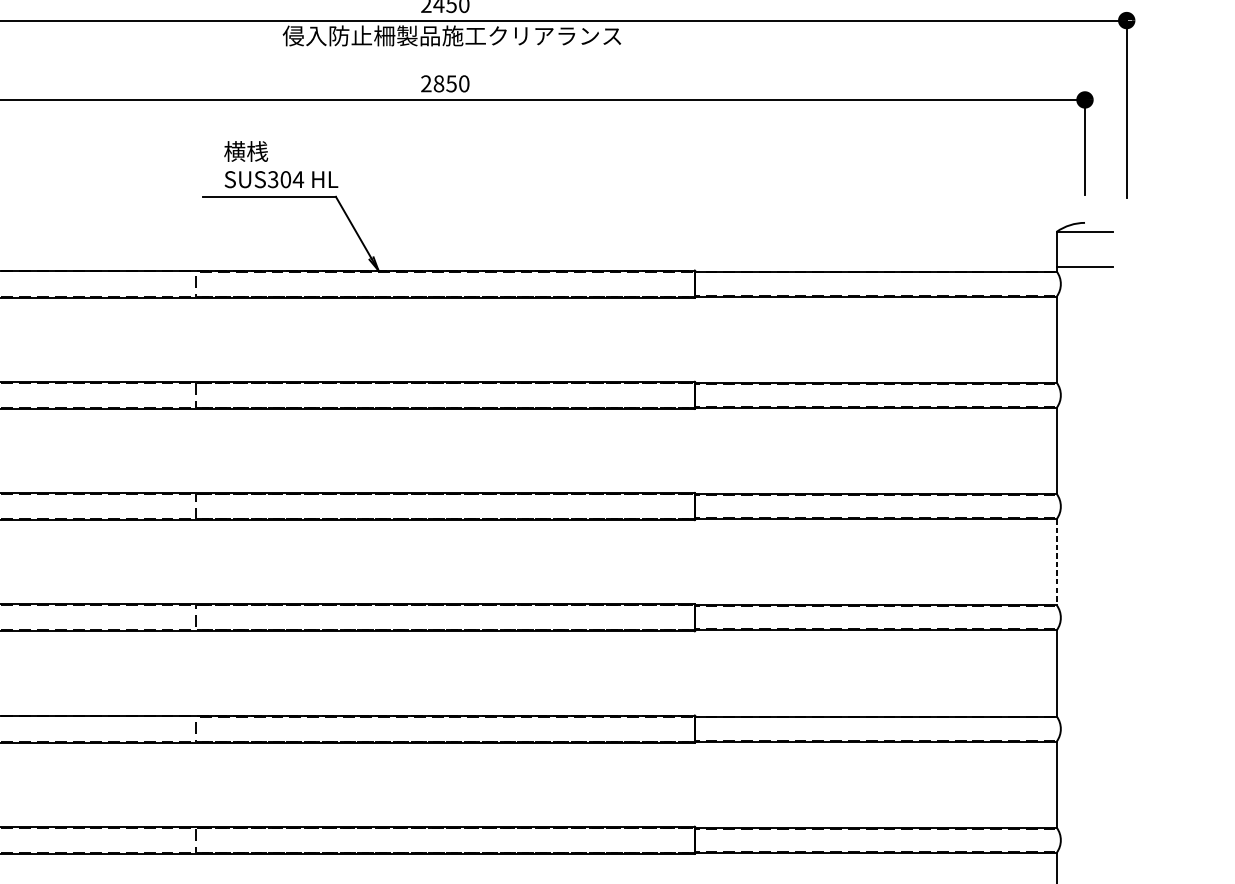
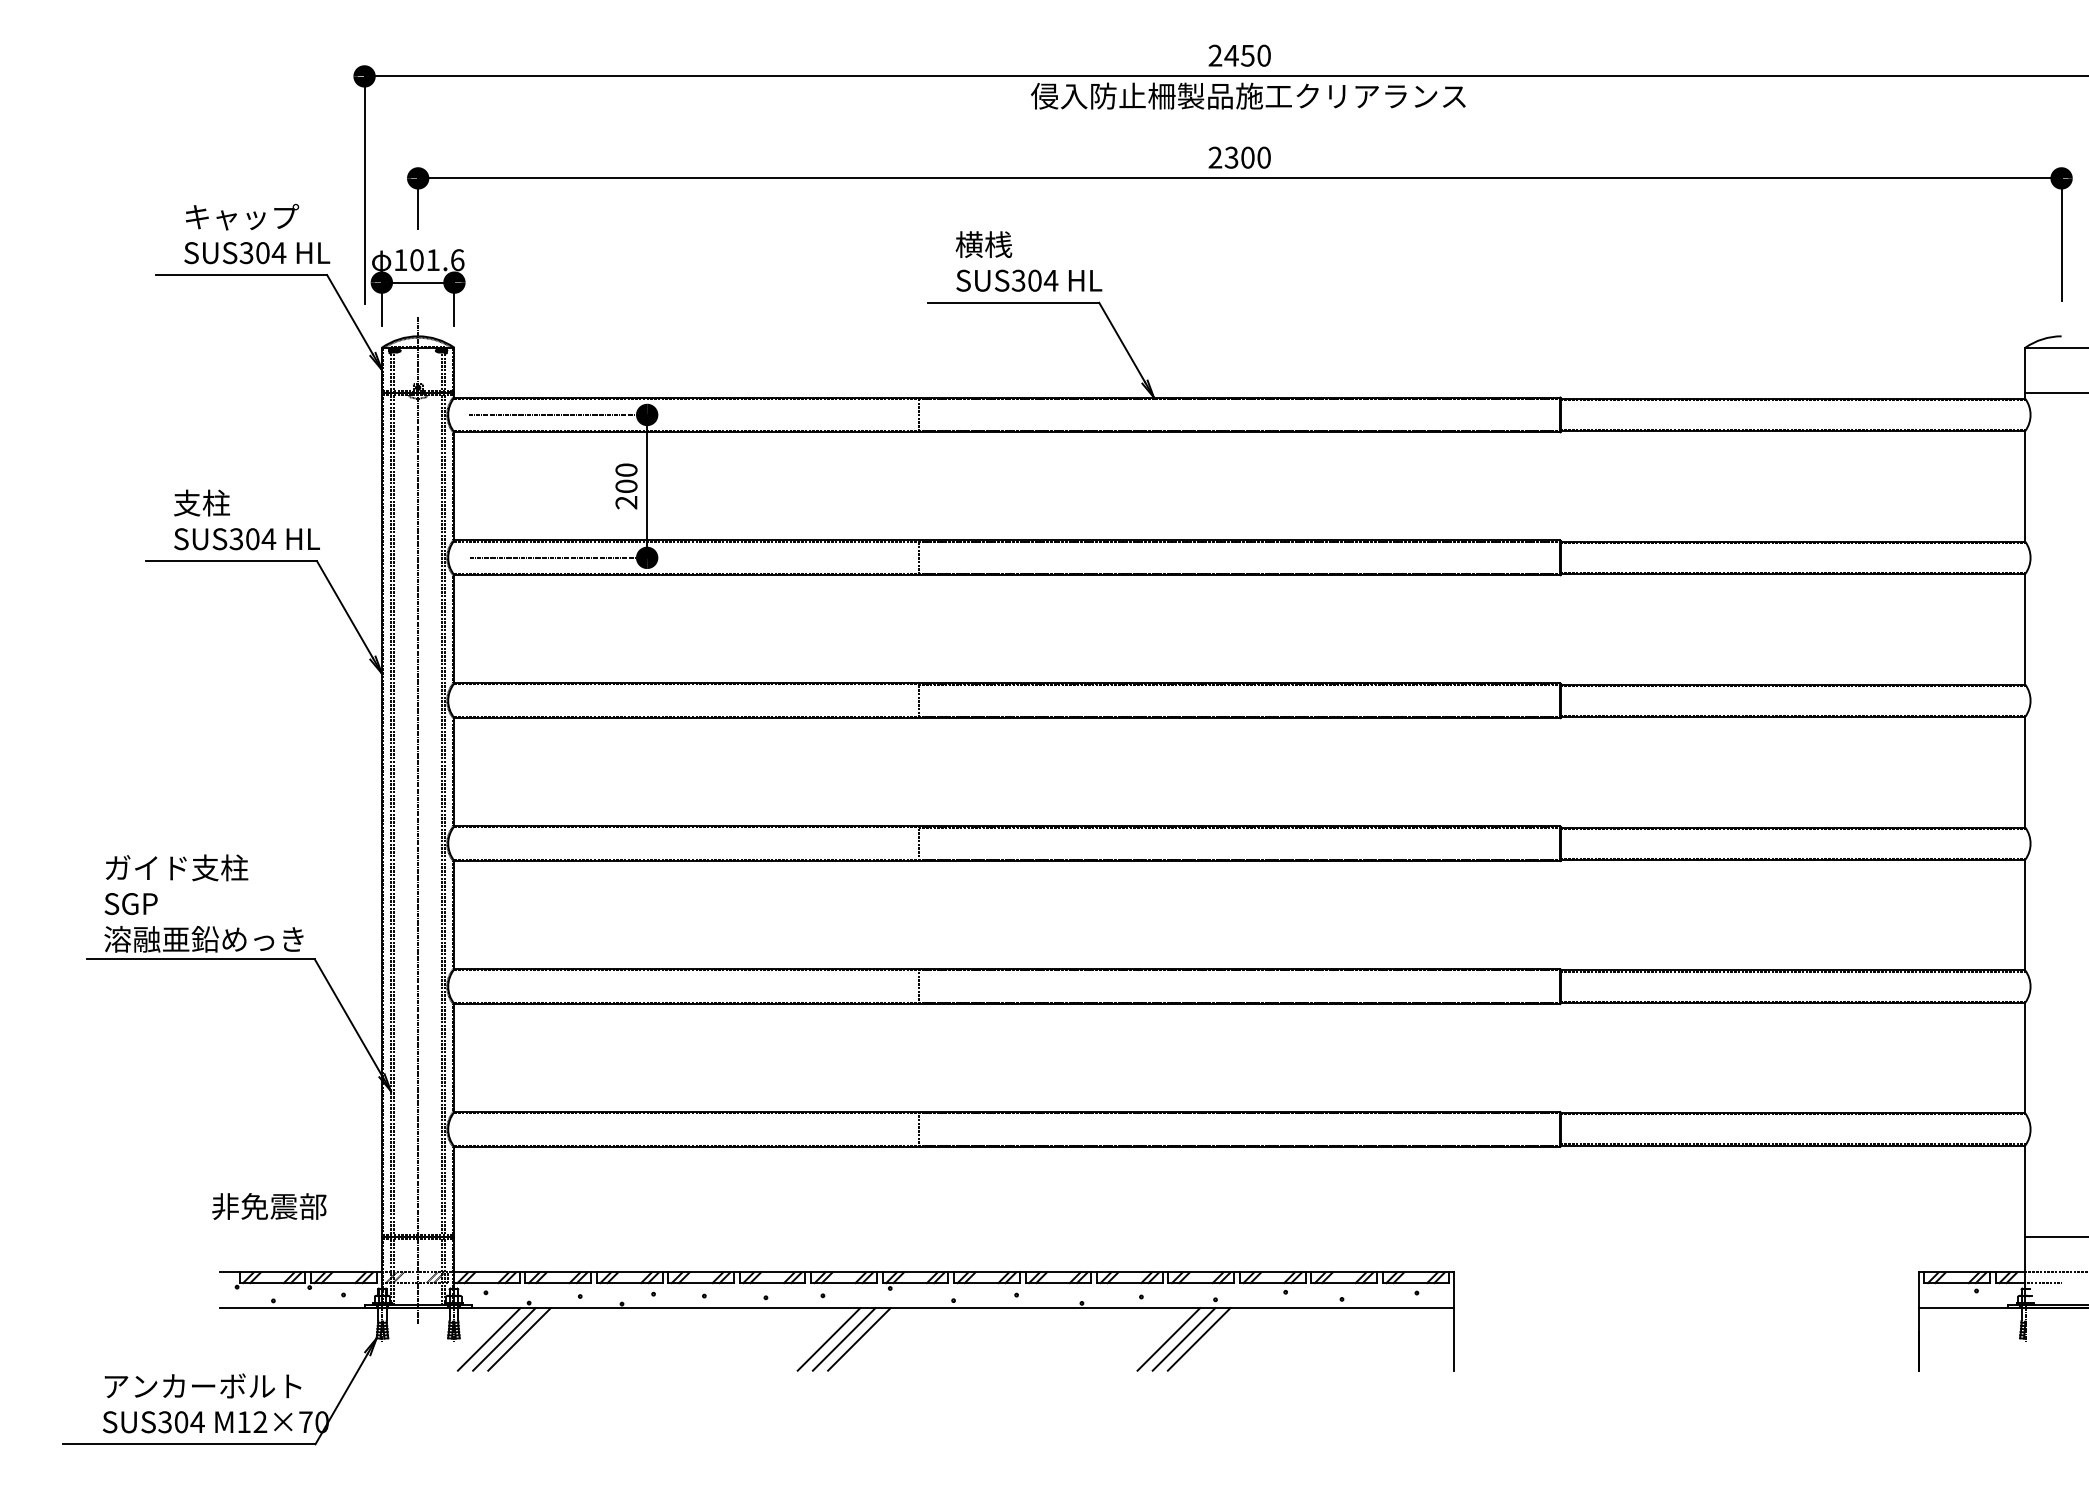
text: (445, 83) -> (1239, 157), 2850 -> 2300
line: (1056, 562) -> (2025, 772), dashed -> solid

